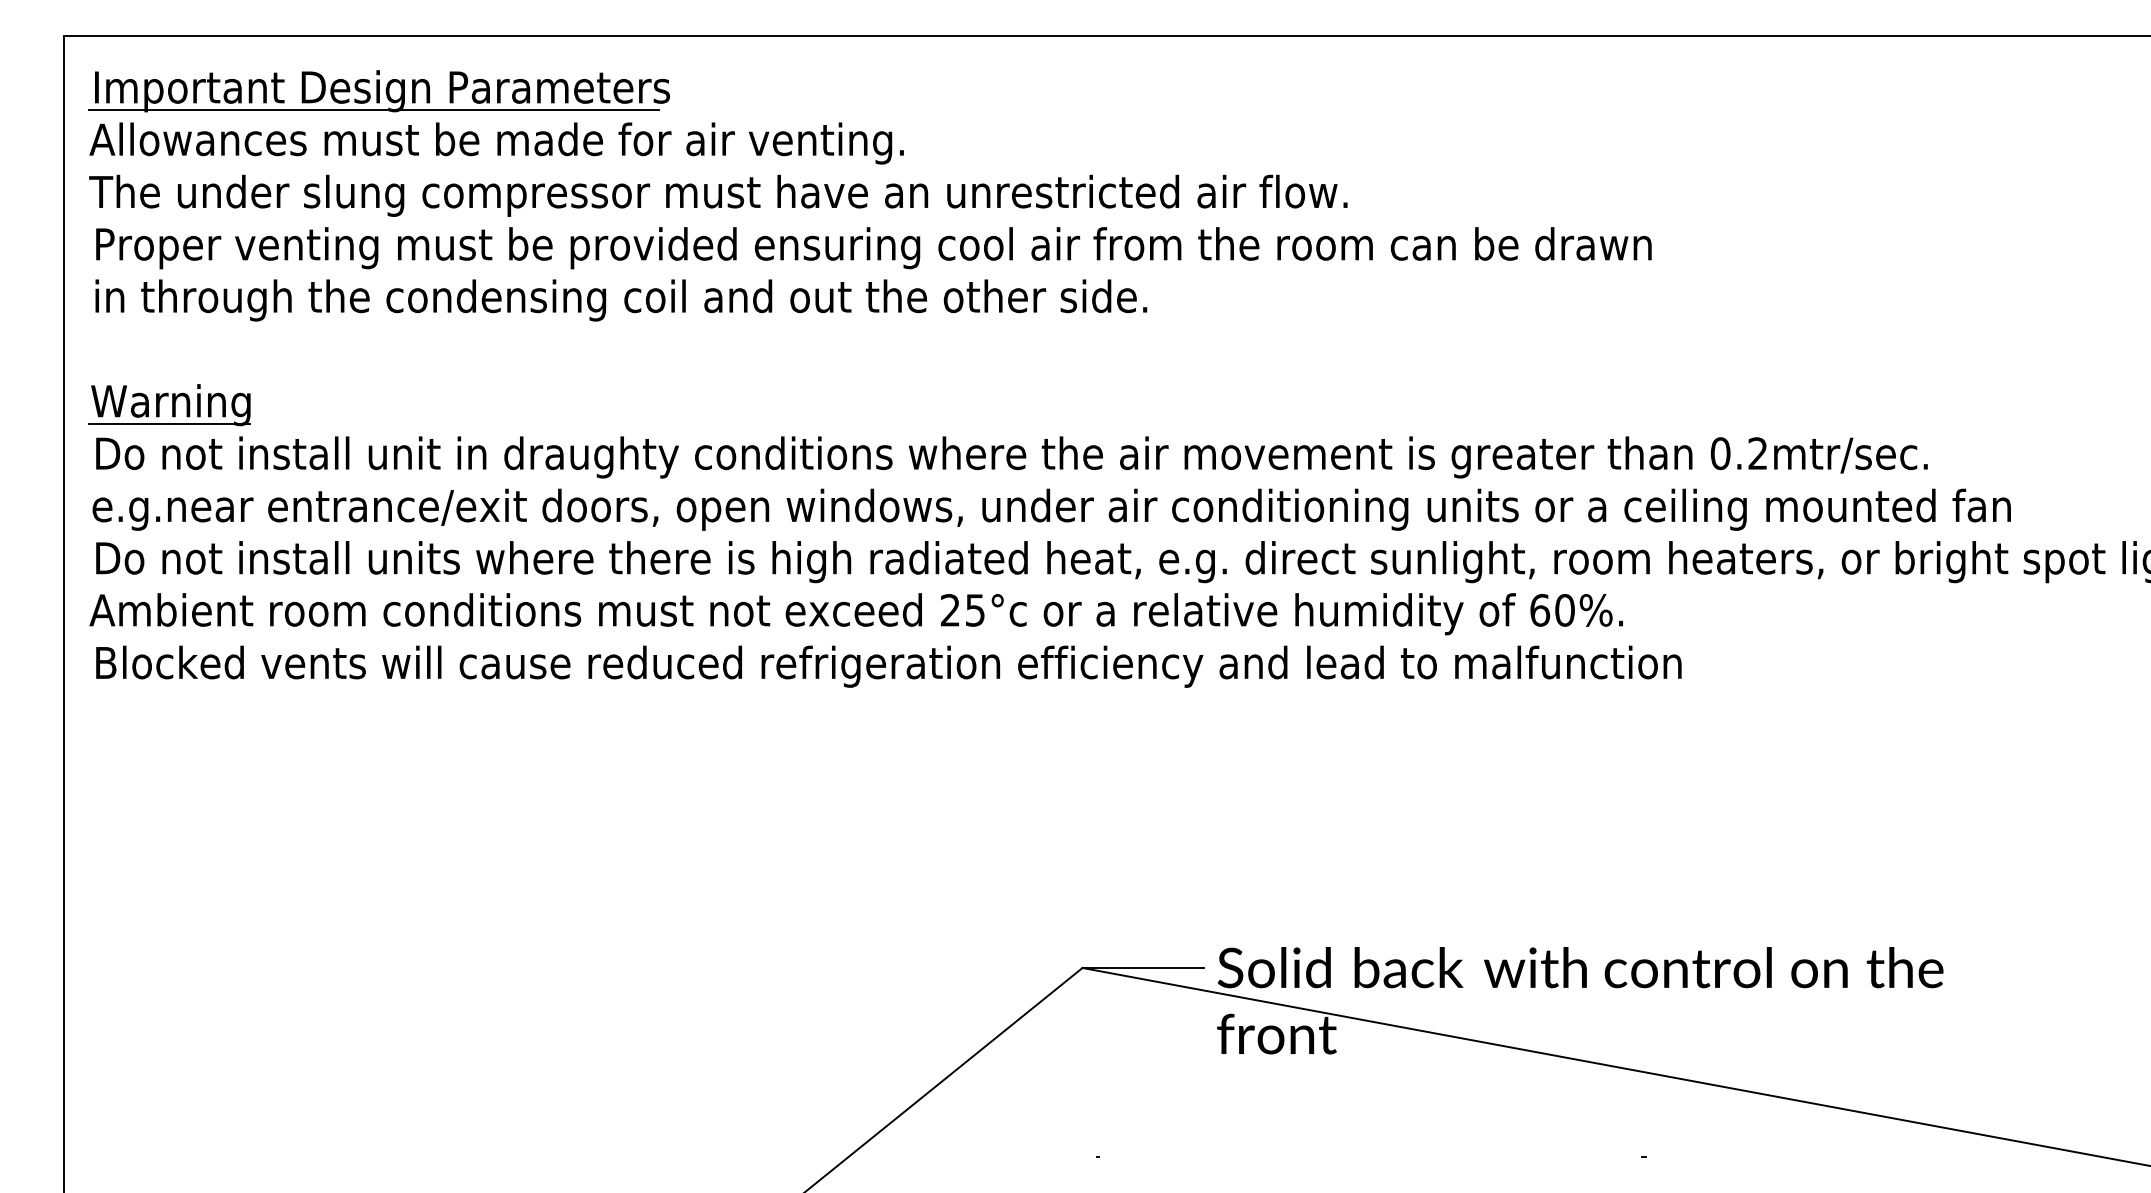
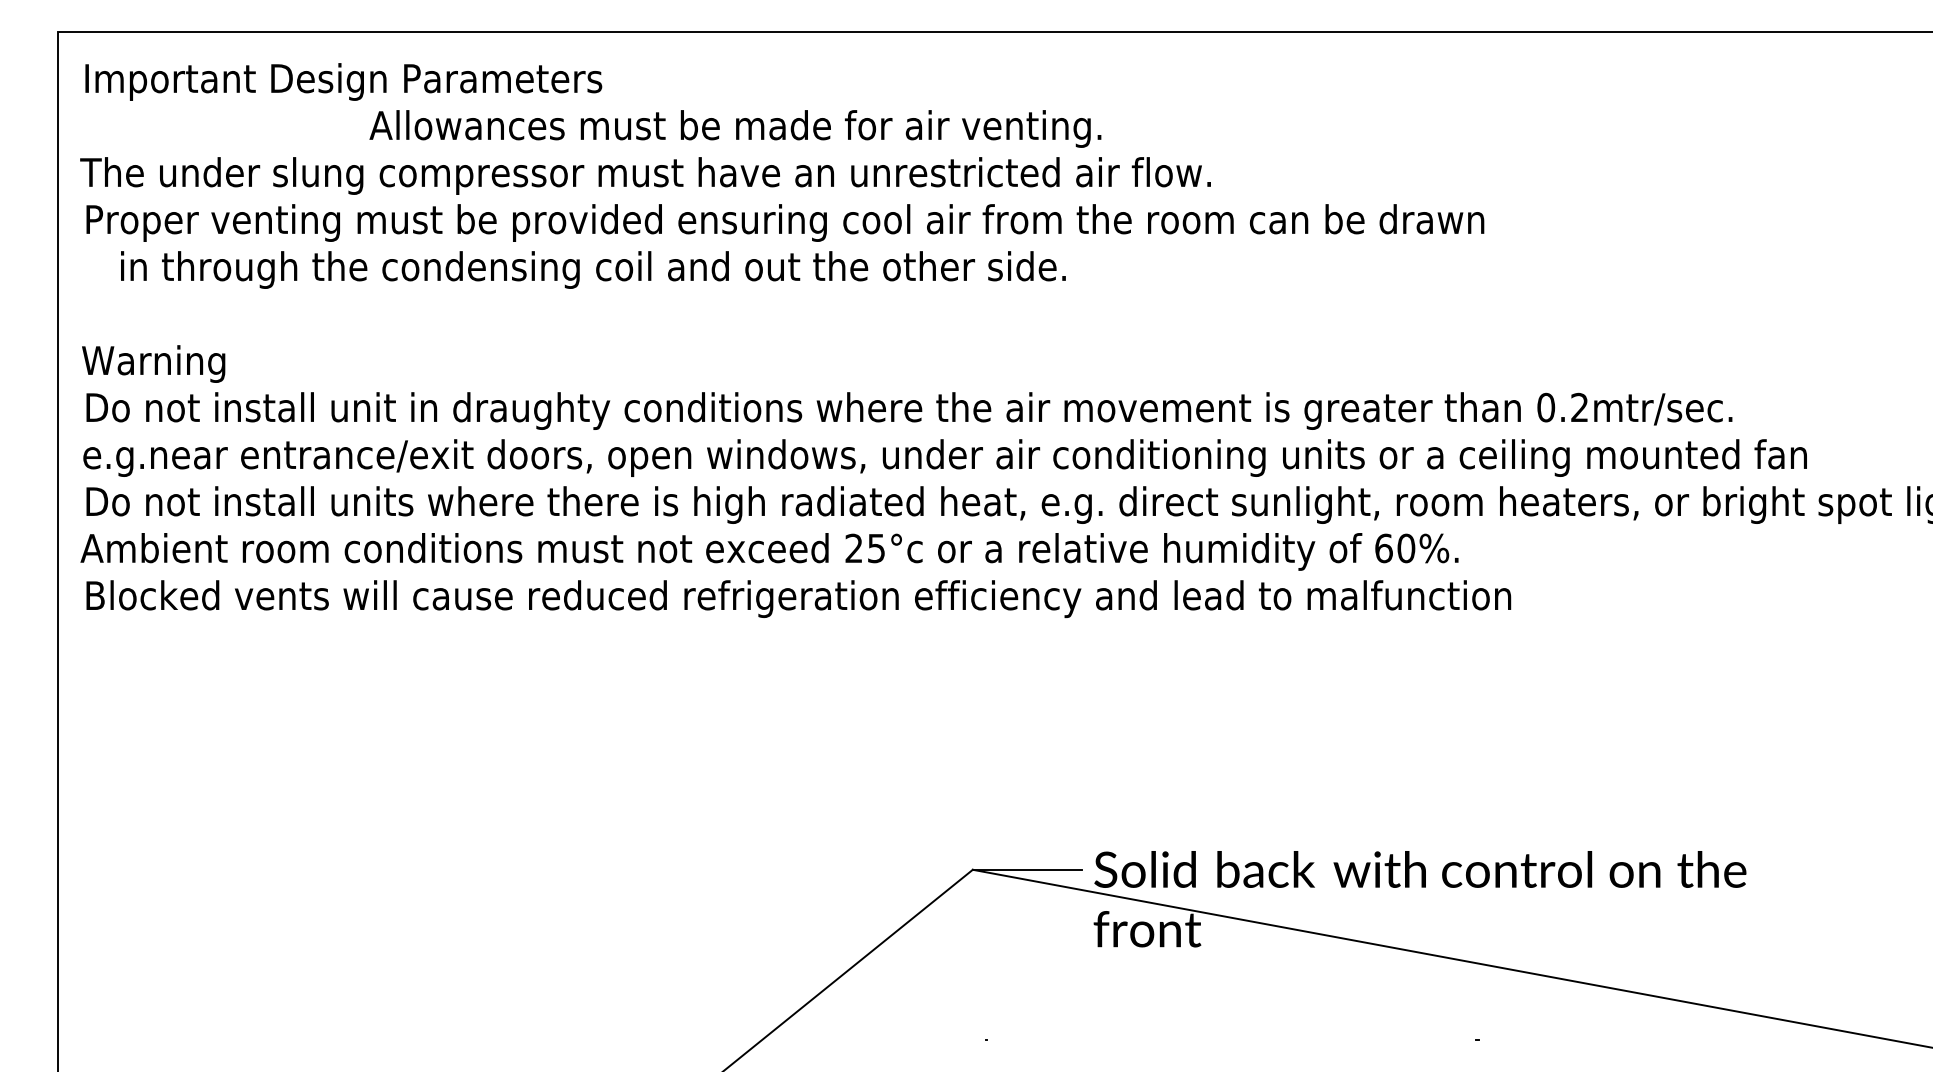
line: (373, 110) -> (335, 99), removed
text: (496, 142) -> (735, 128), moved
text: (621, 299) -> (593, 269), moved
line: (169, 424) -> (152, 381), removed

